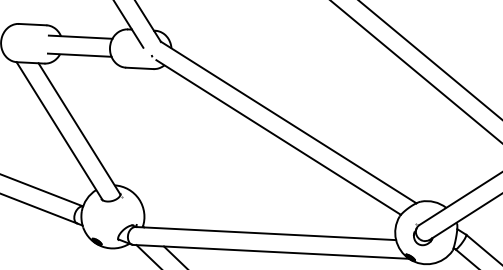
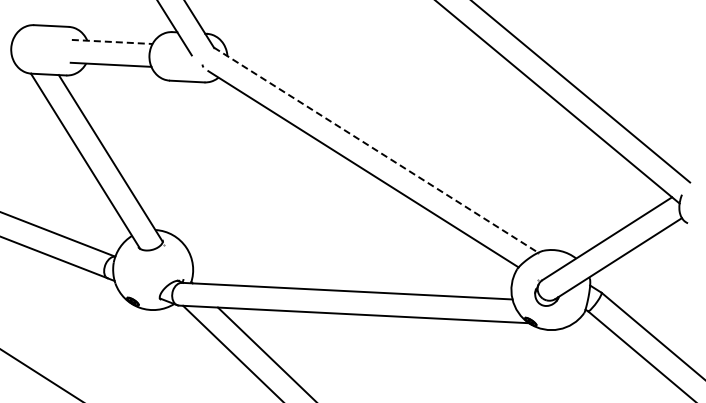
line: (80, 37) -> (112, 42), solid -> dashed
line: (288, 122) -> (376, 150), solid -> dashed

